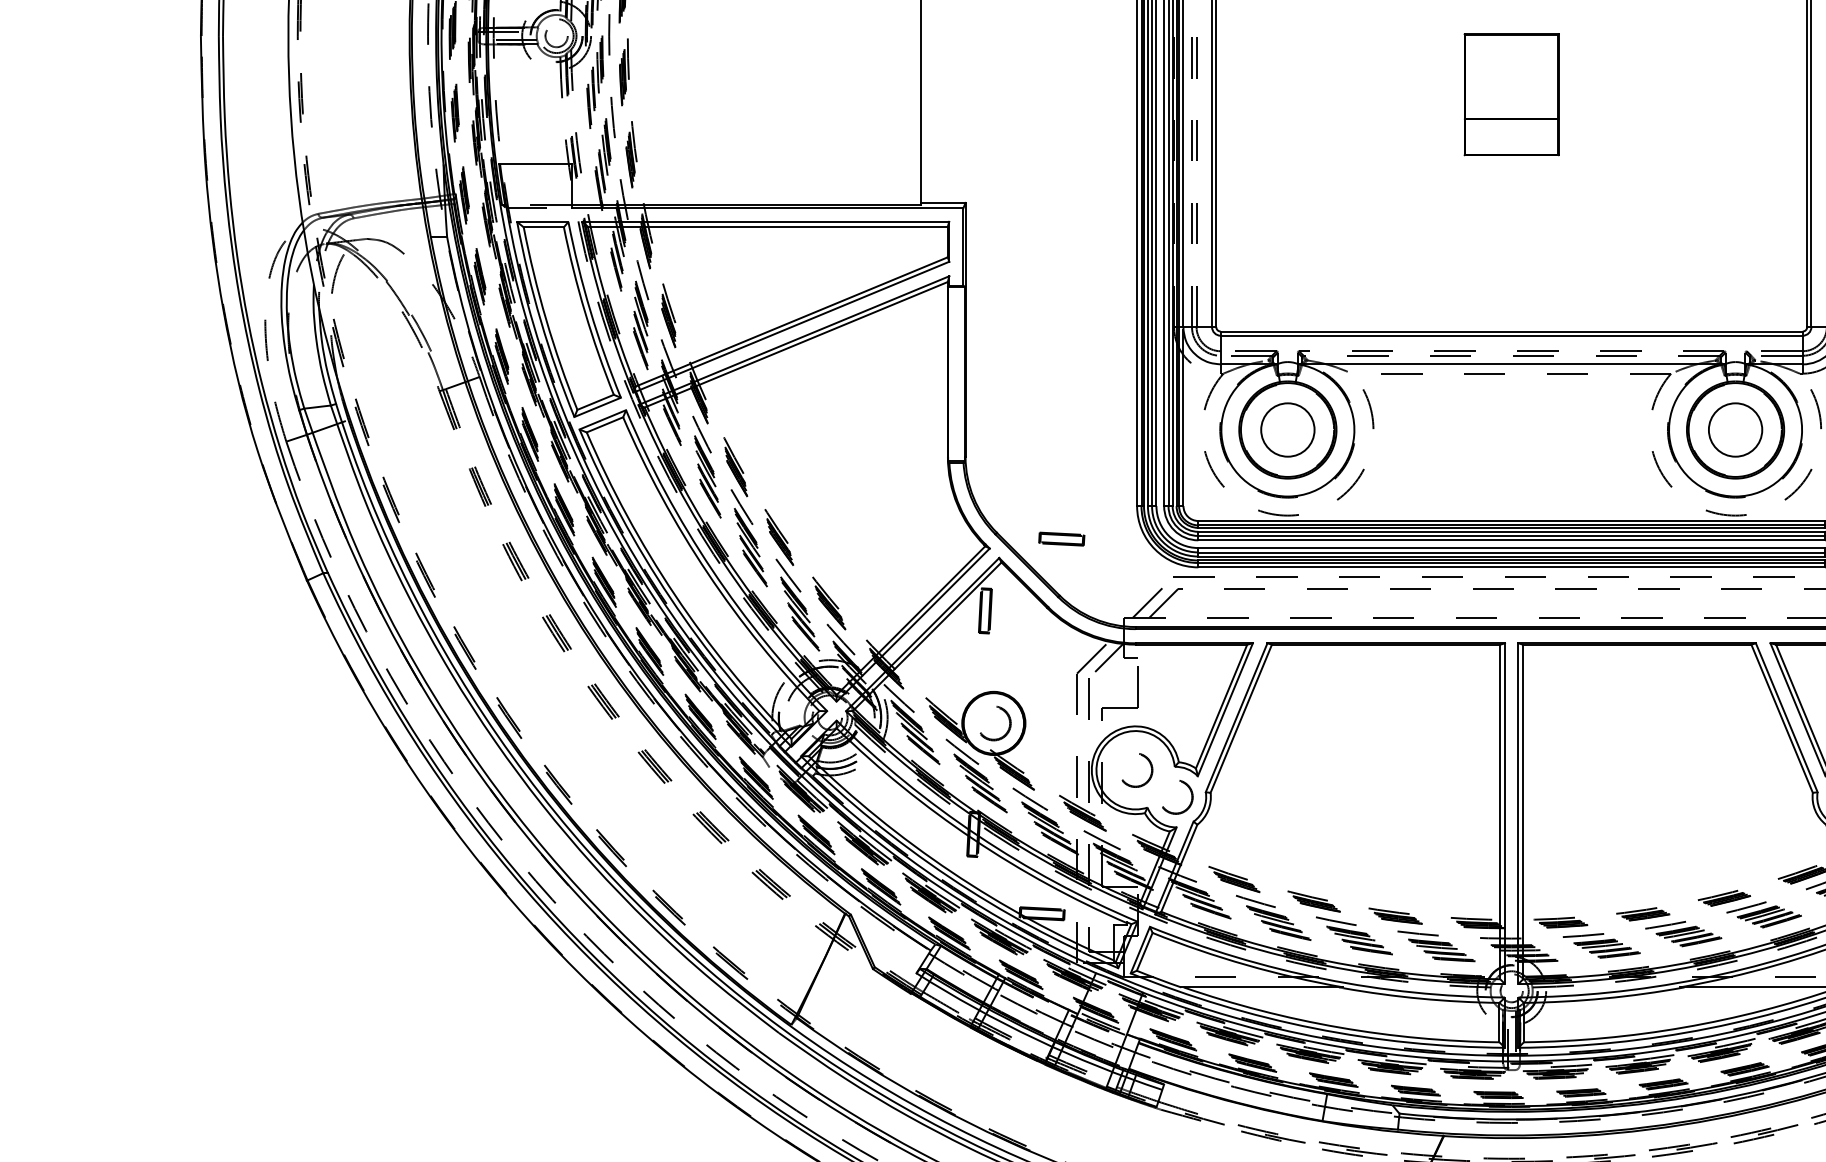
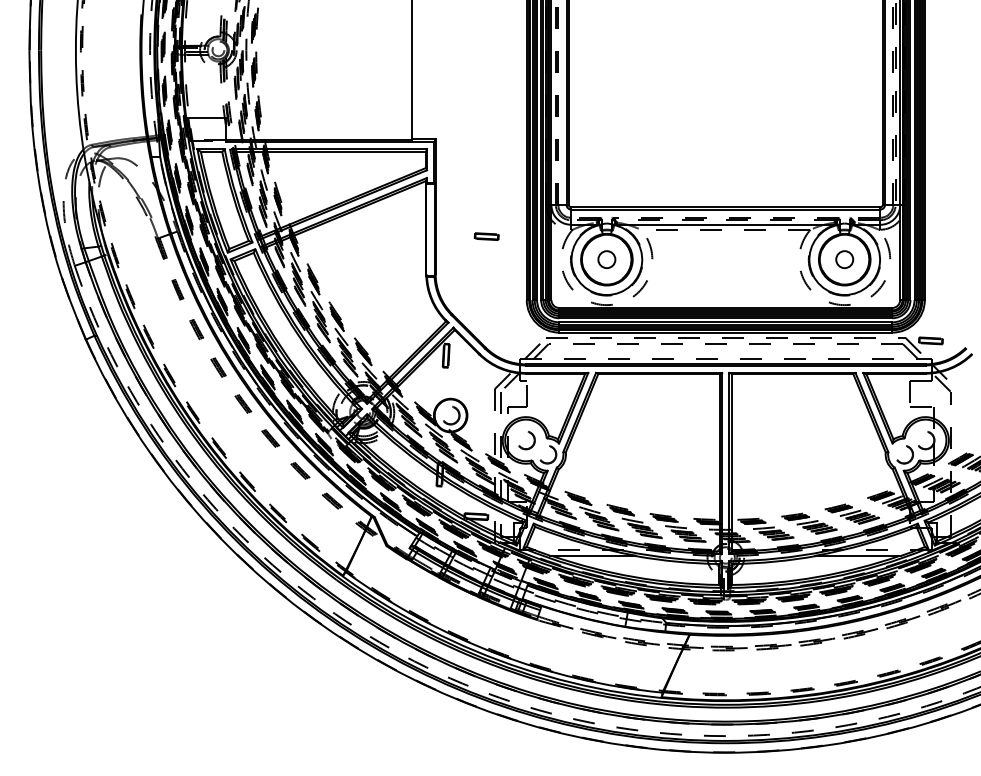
part: (1511, 94) -> (725, 81), removed
circle: (1287, 429) -> (606, 259), size x0.6
circle: (1735, 429) -> (844, 259), size x0.6
part: (1061, 538) -> (486, 236), moved

